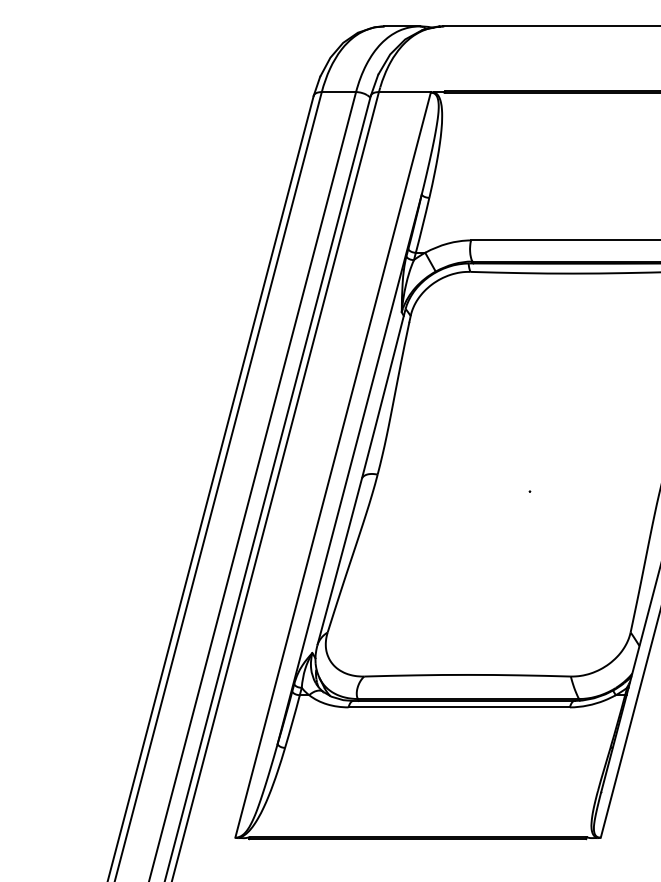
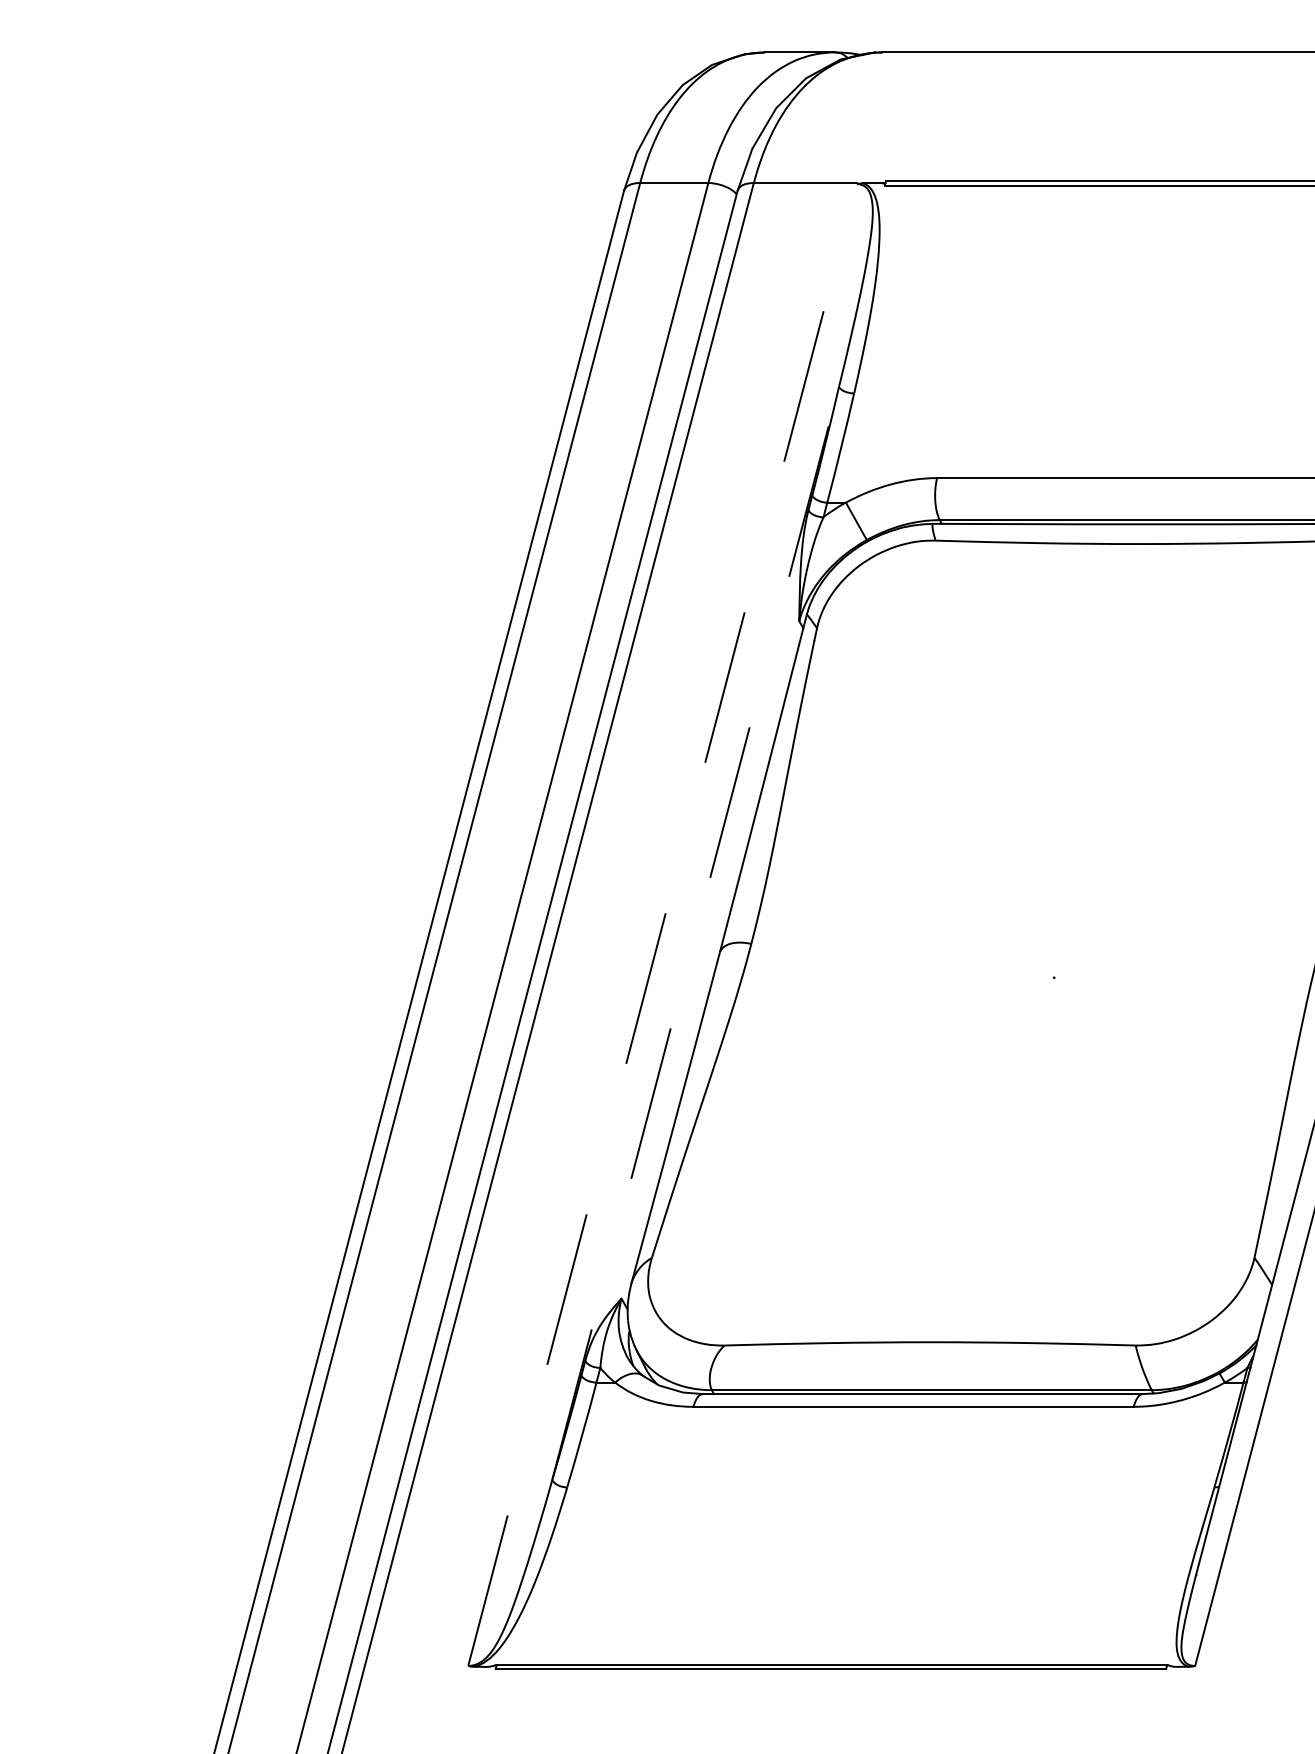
line: (333, 464) -> (663, 923), solid -> dashed
line: (349, 468) -> (695, 931), solid -> dashed

